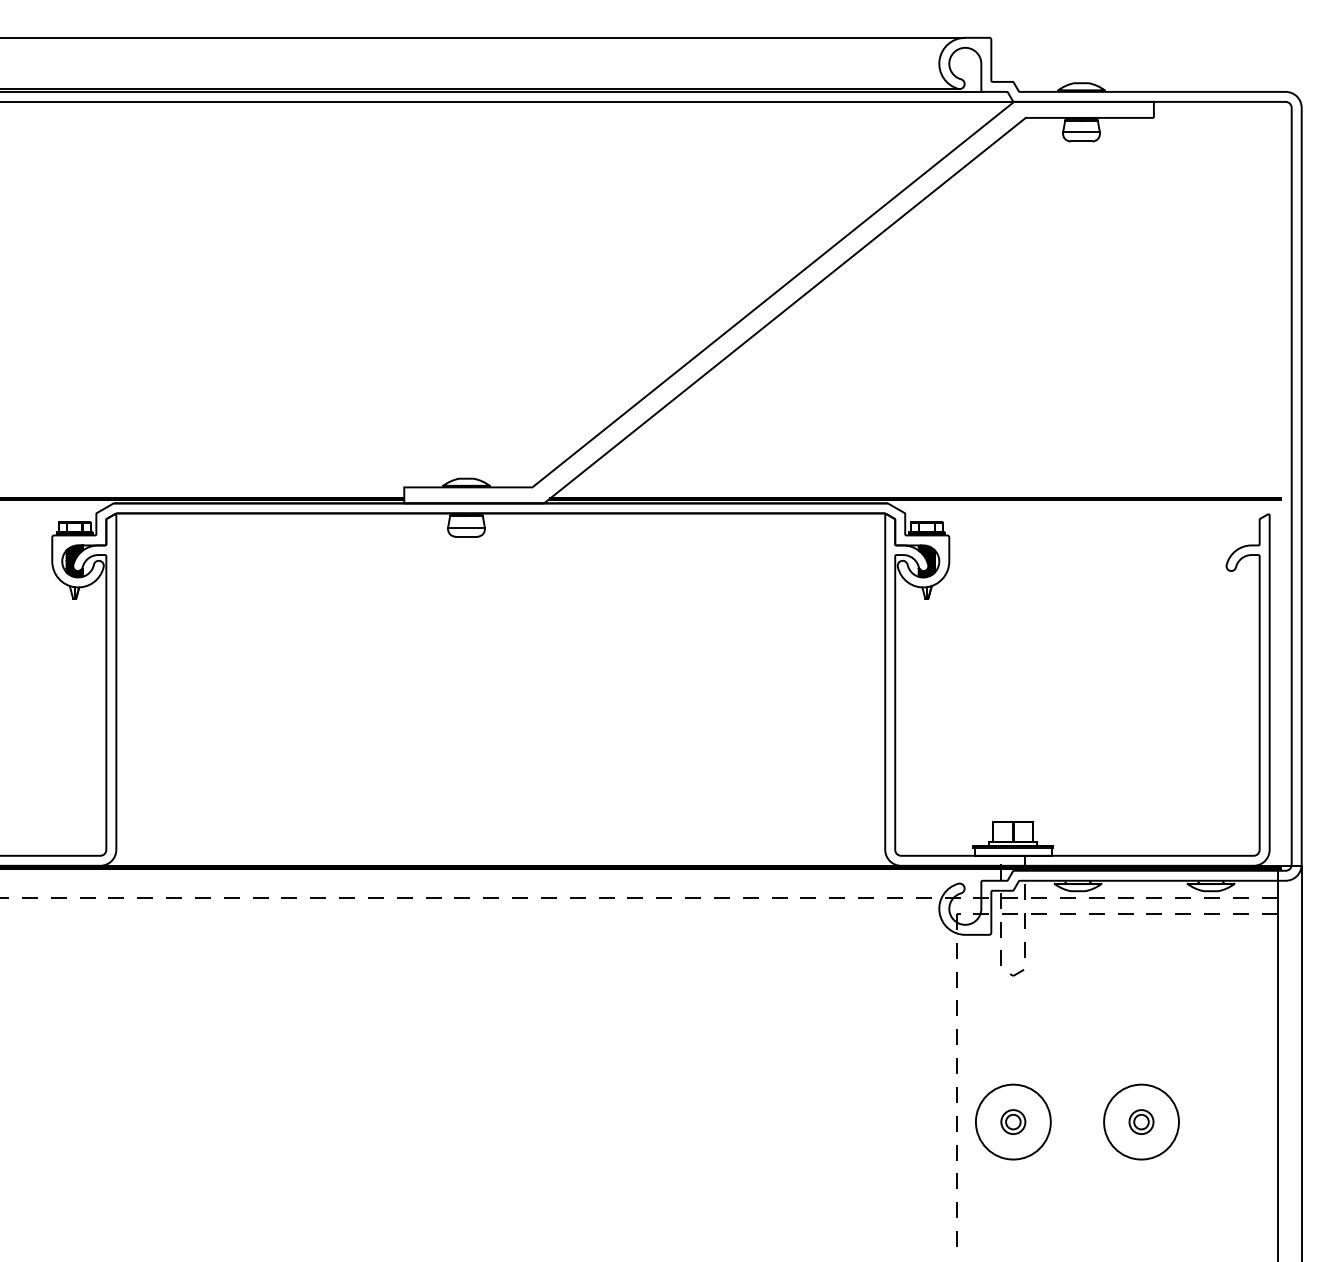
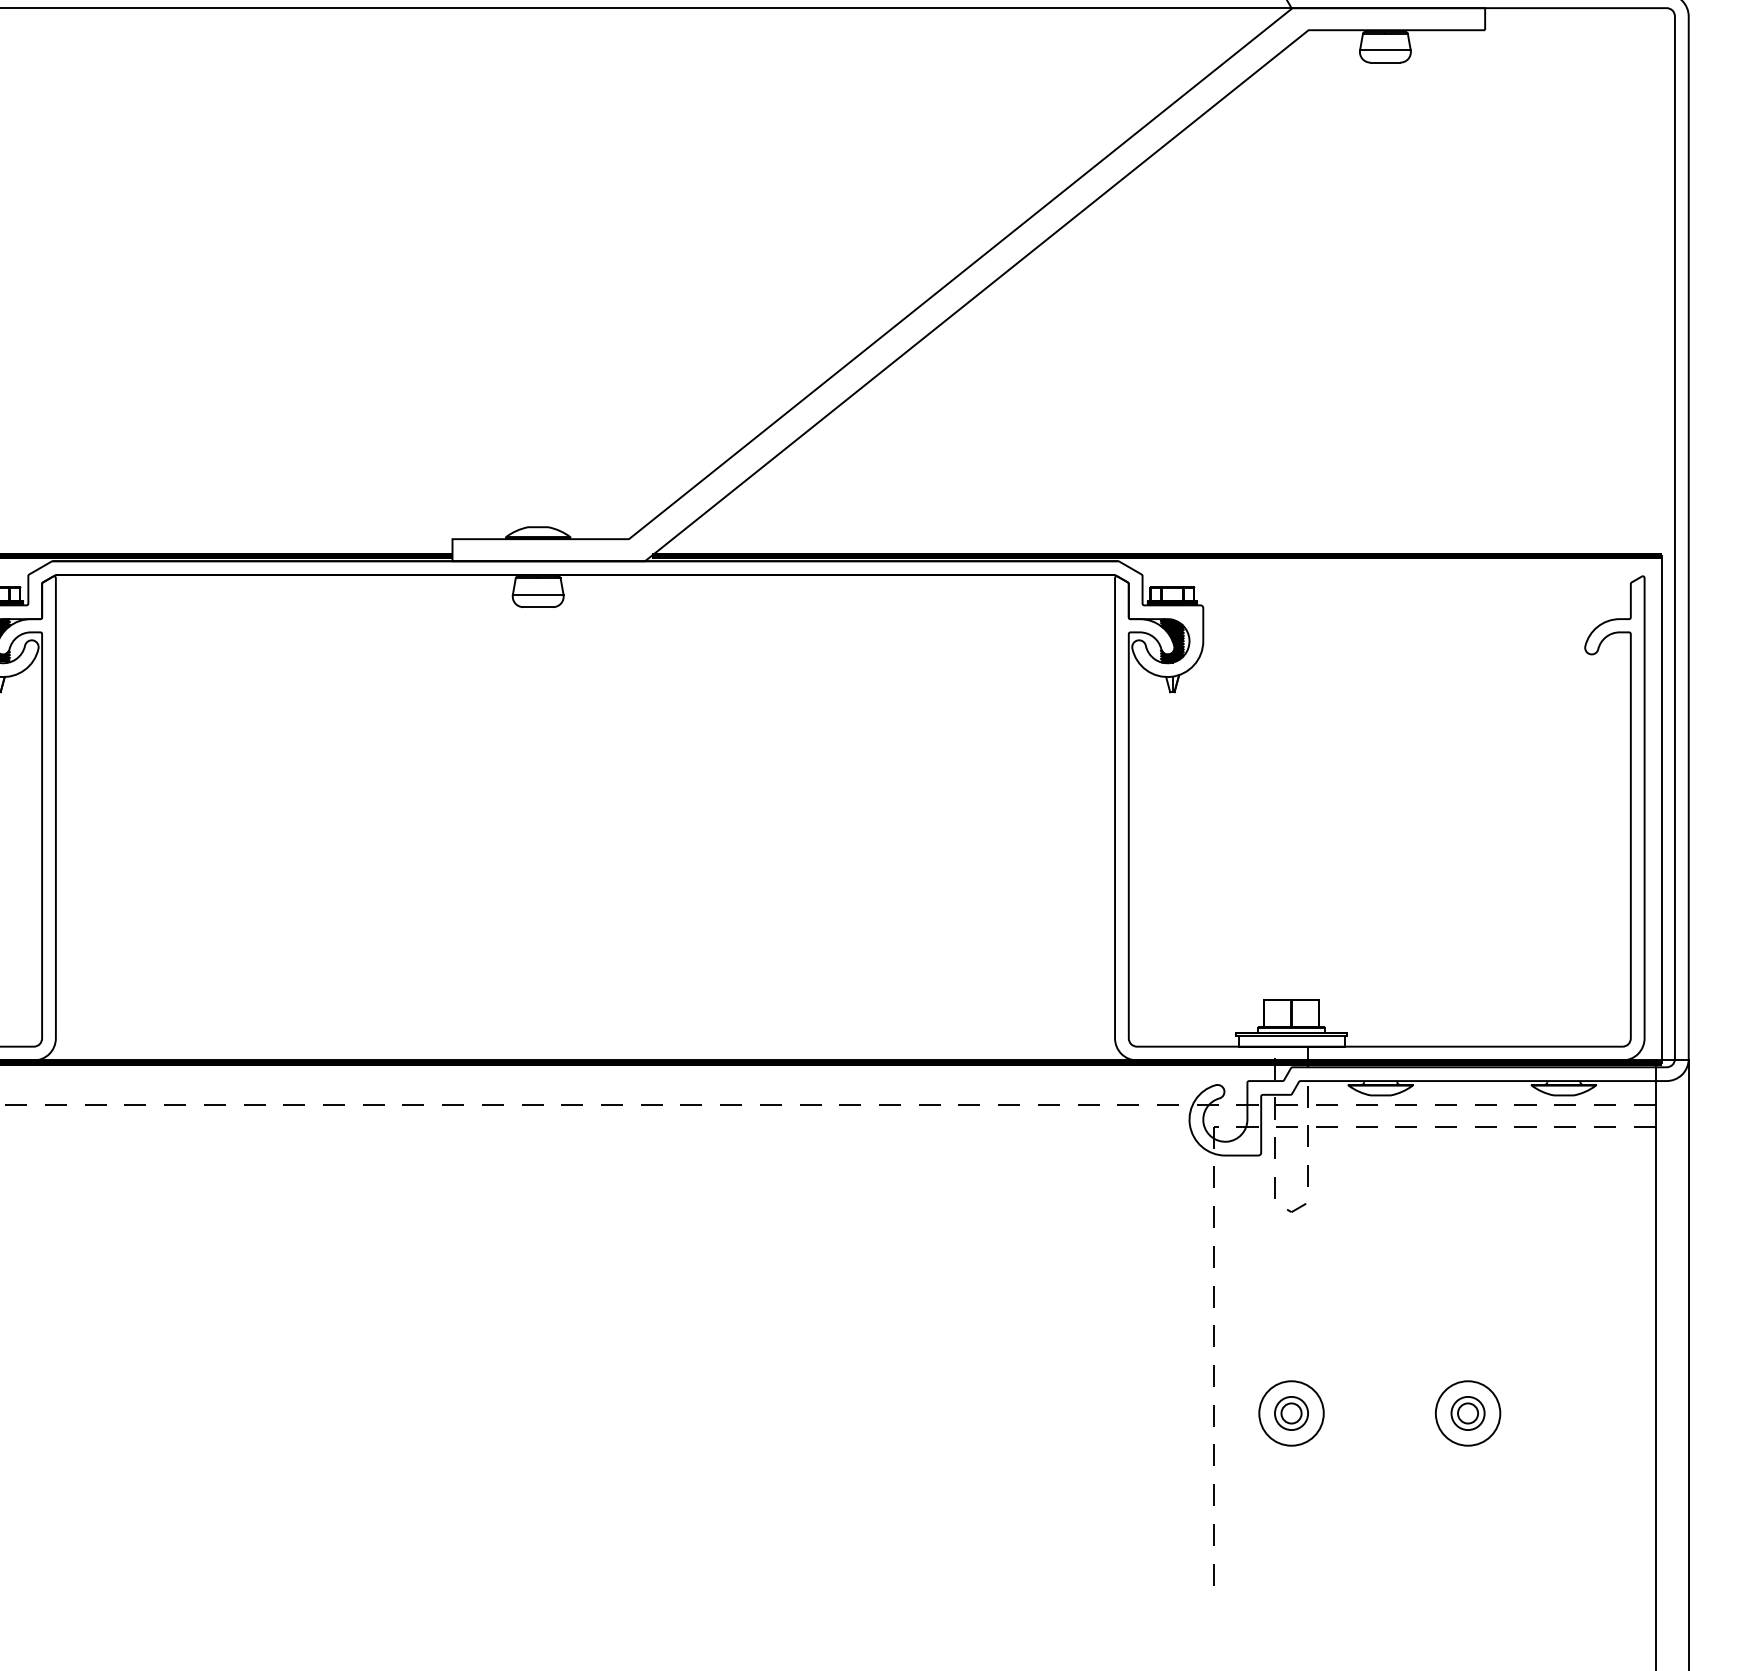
line: (1282, 683) -> (1662, 809), added
circle: (1012, 1121) -> (1290, 1412), size x0.62
circle: (1141, 1121) -> (1468, 1412), size x0.62

